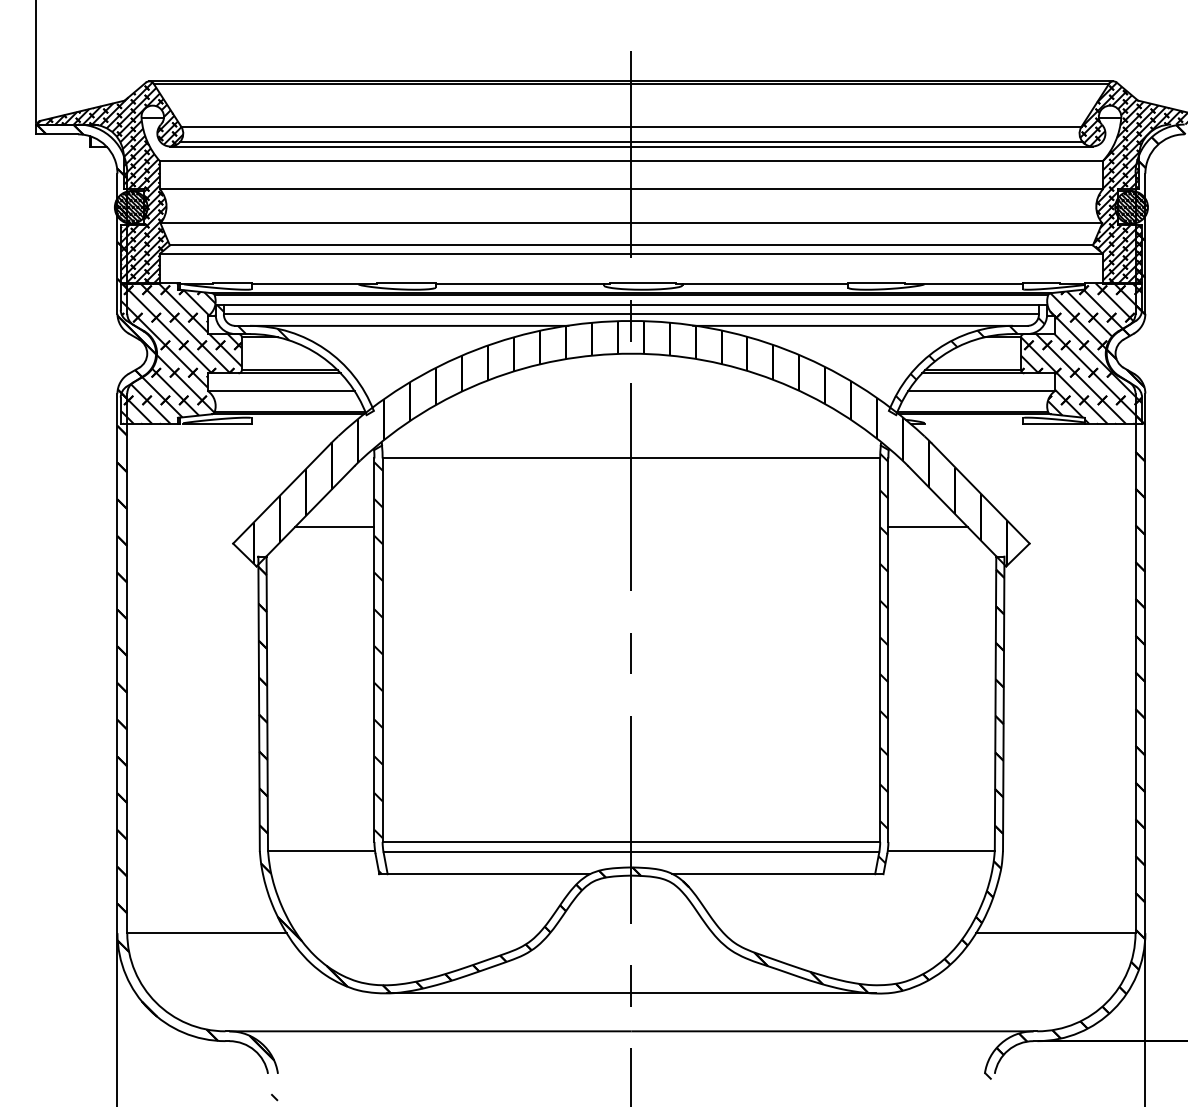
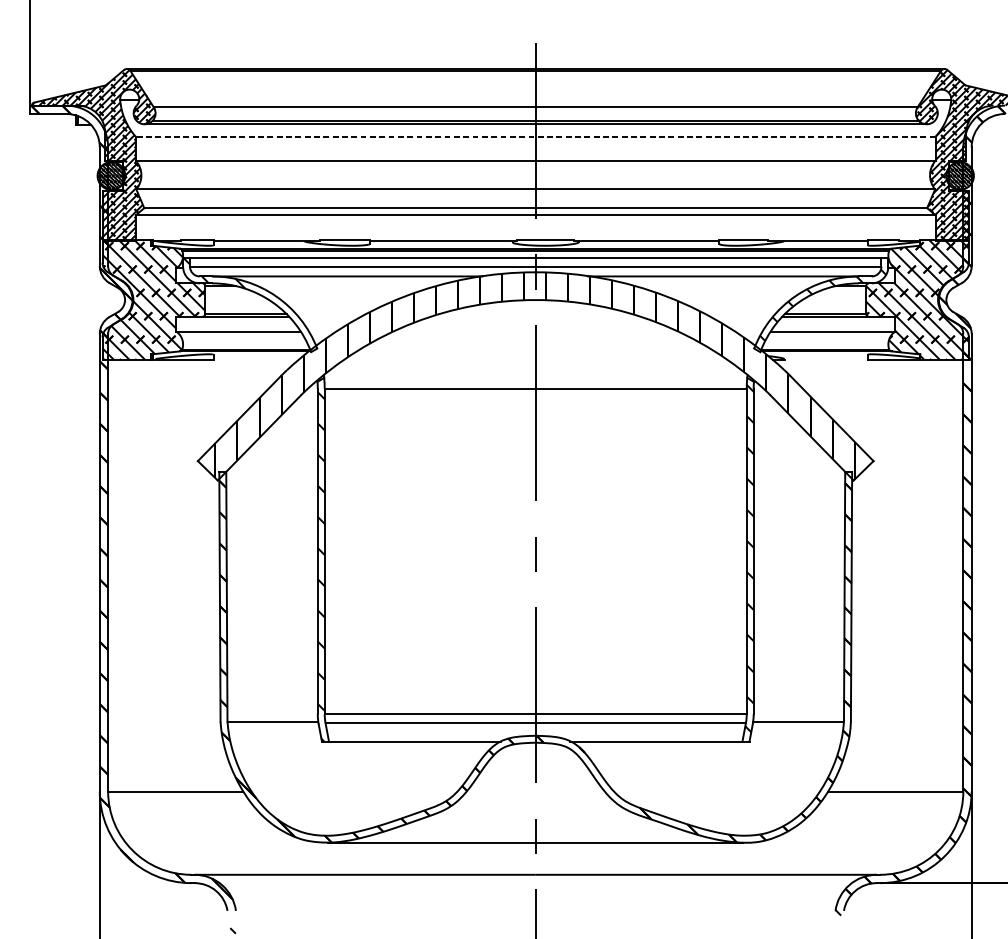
line: (630, 161) -> (534, 137), solid -> dashed
line: (334, 527) -> (283, 447), removed
line: (927, 527) -> (786, 447), removed

